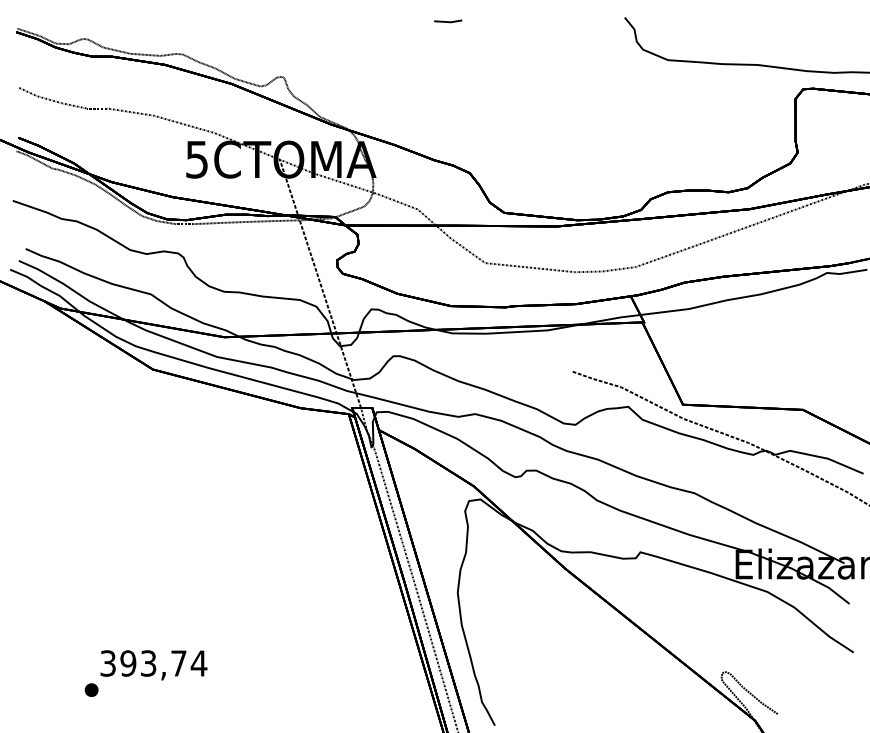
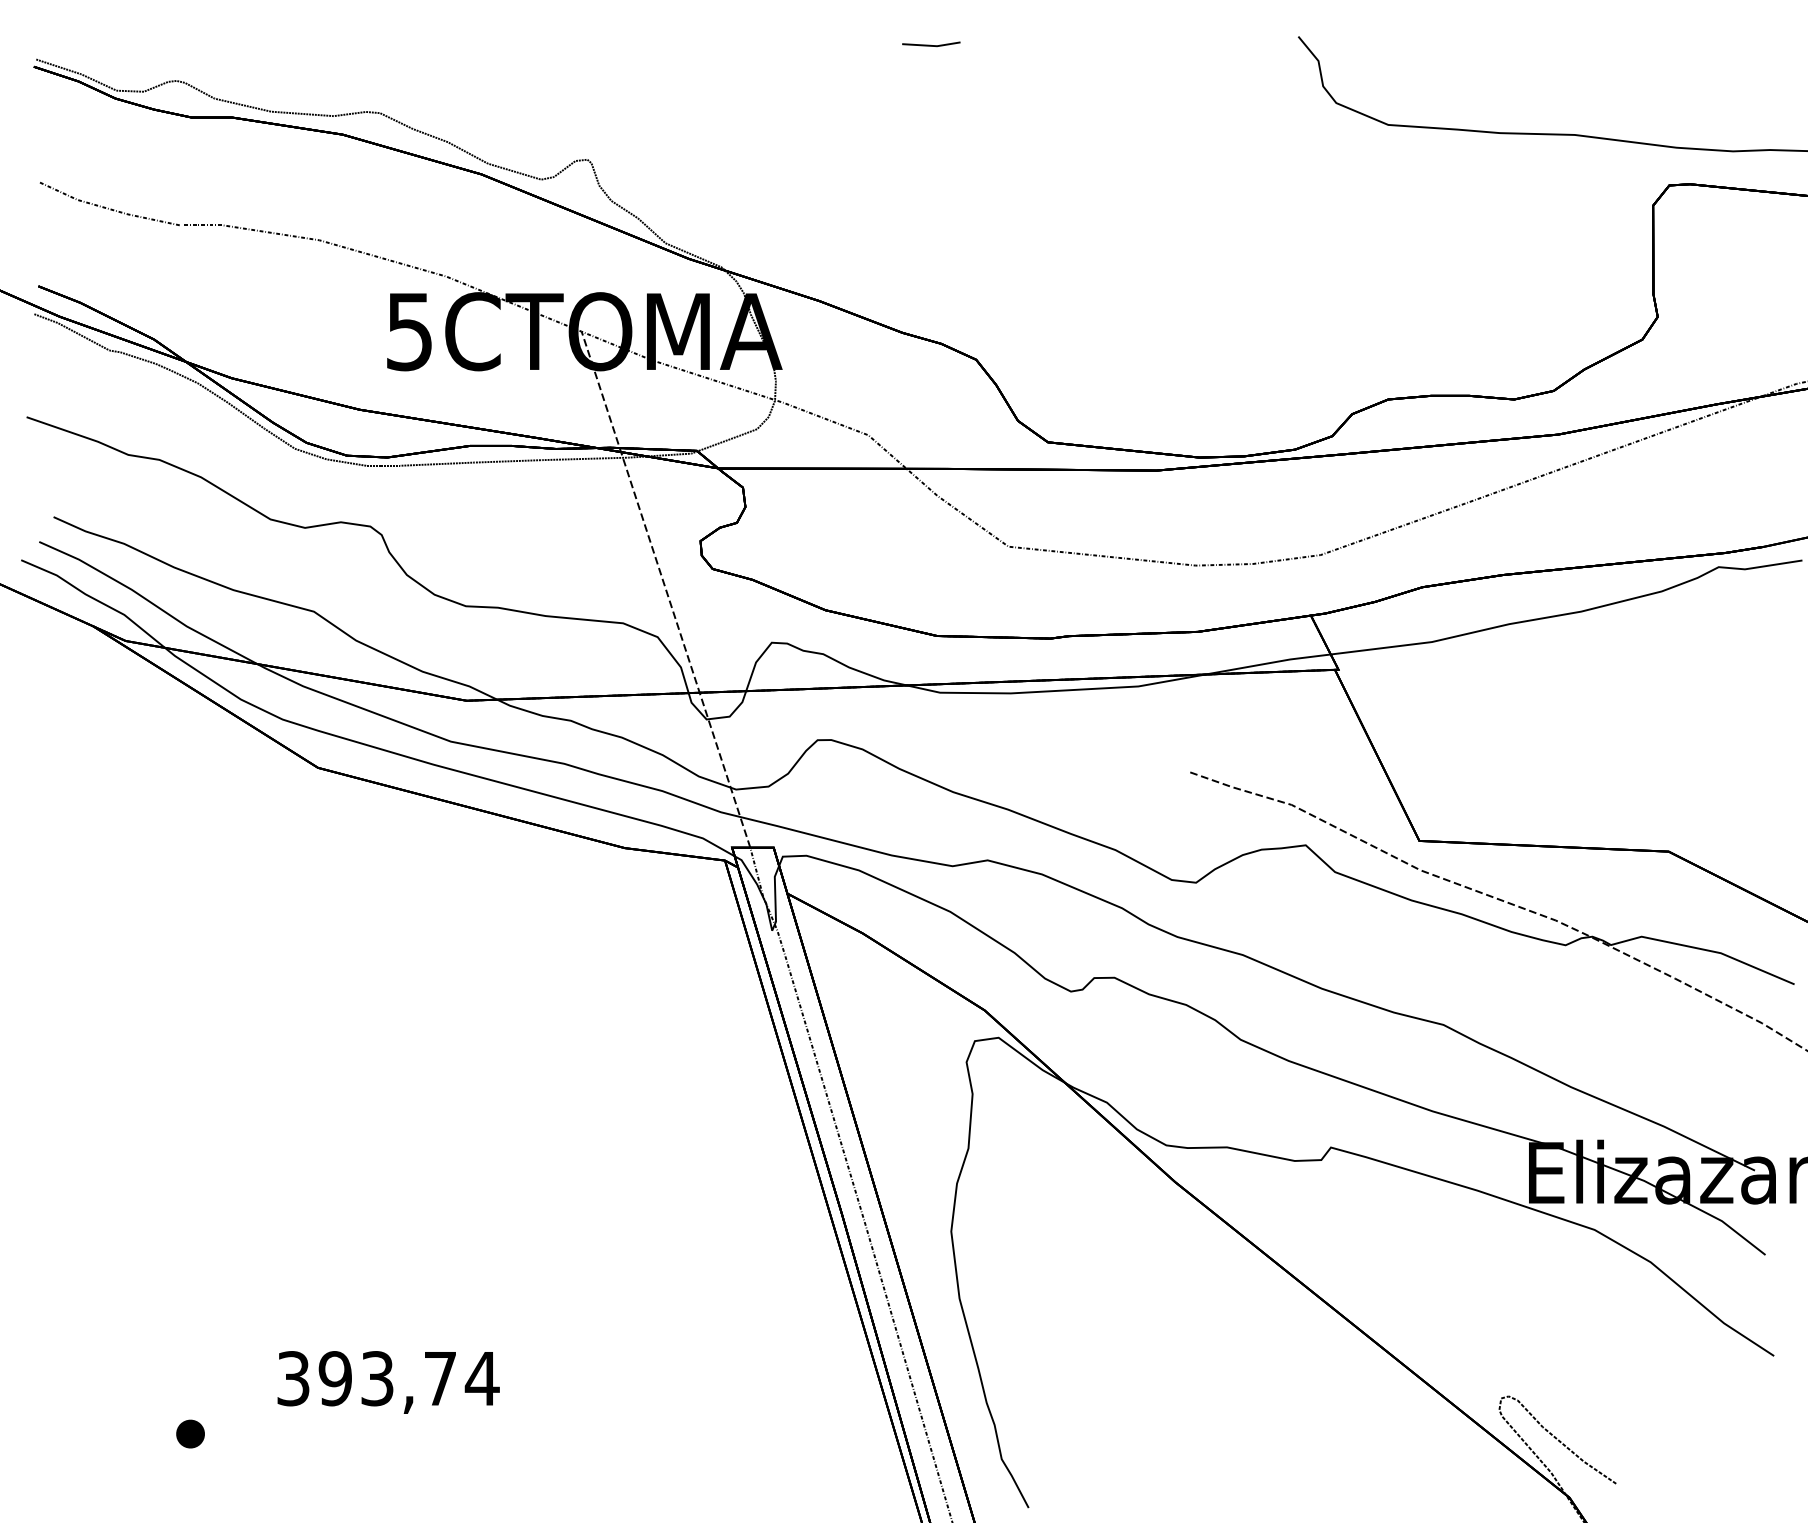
text: (153, 665) -> (387, 1382), moved

